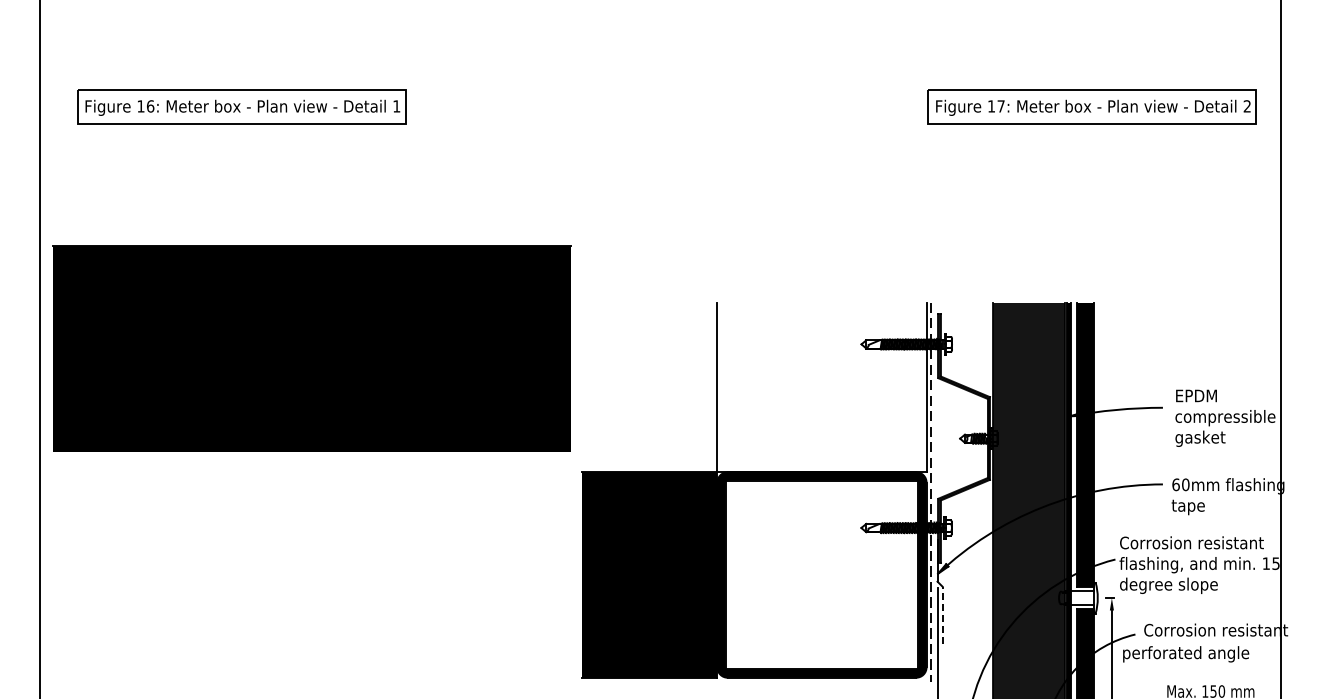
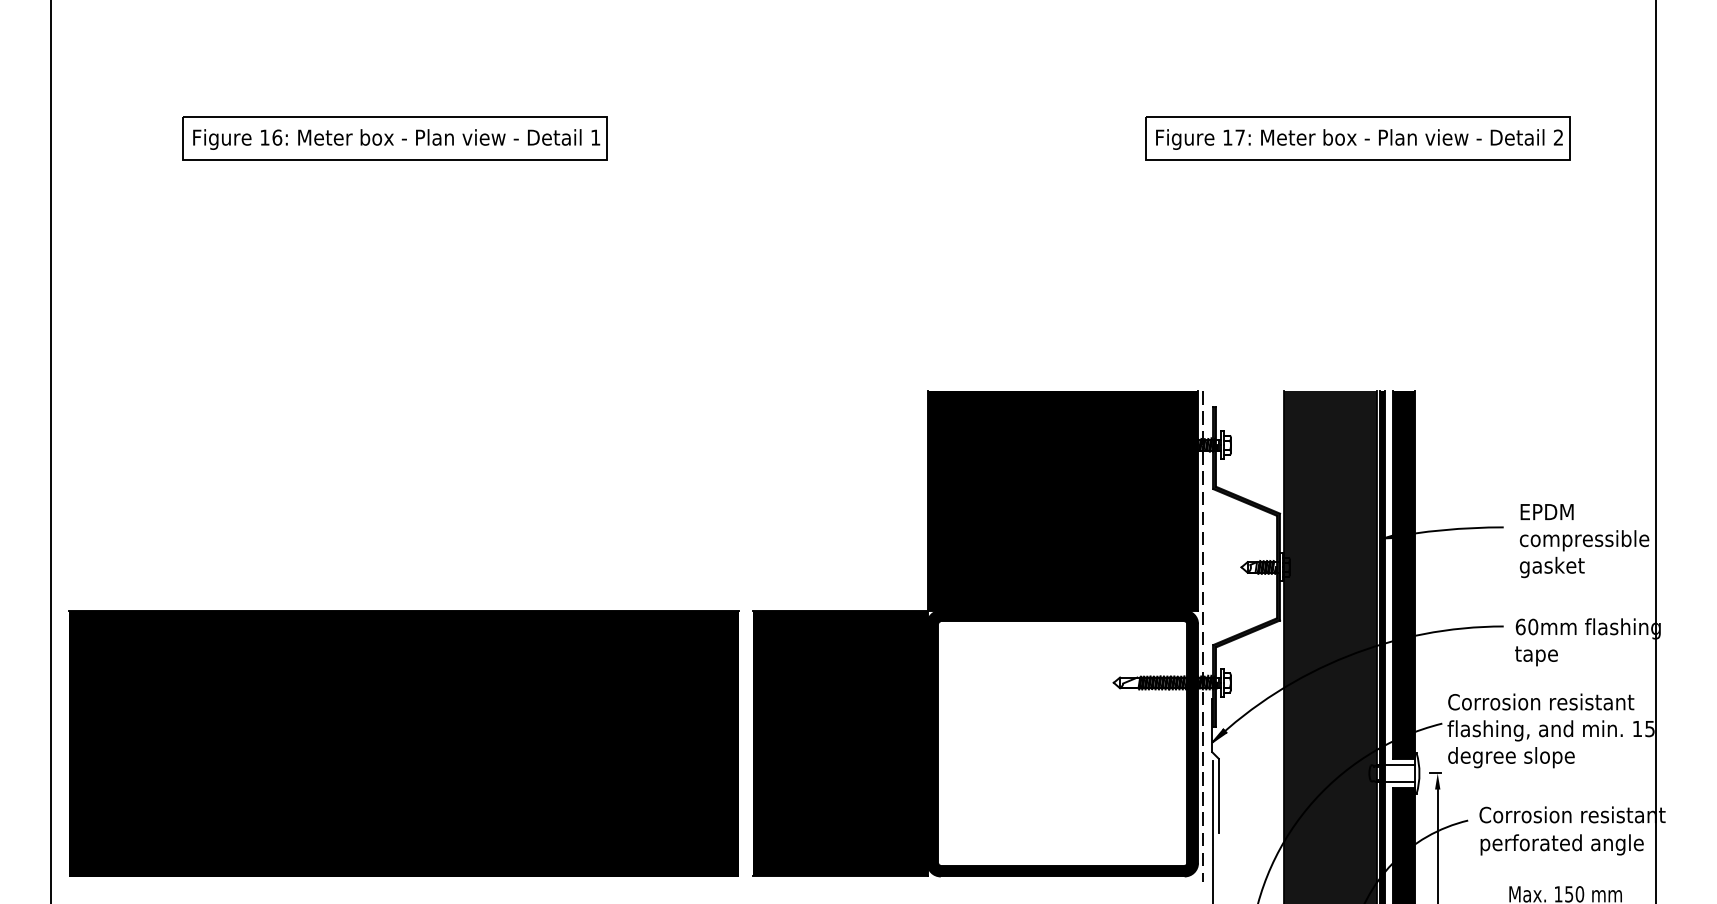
part: (241, 106) -> (394, 137), moved
part: (1091, 106) -> (1357, 137), moved
part: (311, 348) -> (402, 742), moved
fill: (821, 387) -> (1062, 501), added
line: (942, 615) -> (1218, 795), dashed -> solid
text: (1186, 654) -> (1562, 845), moved

